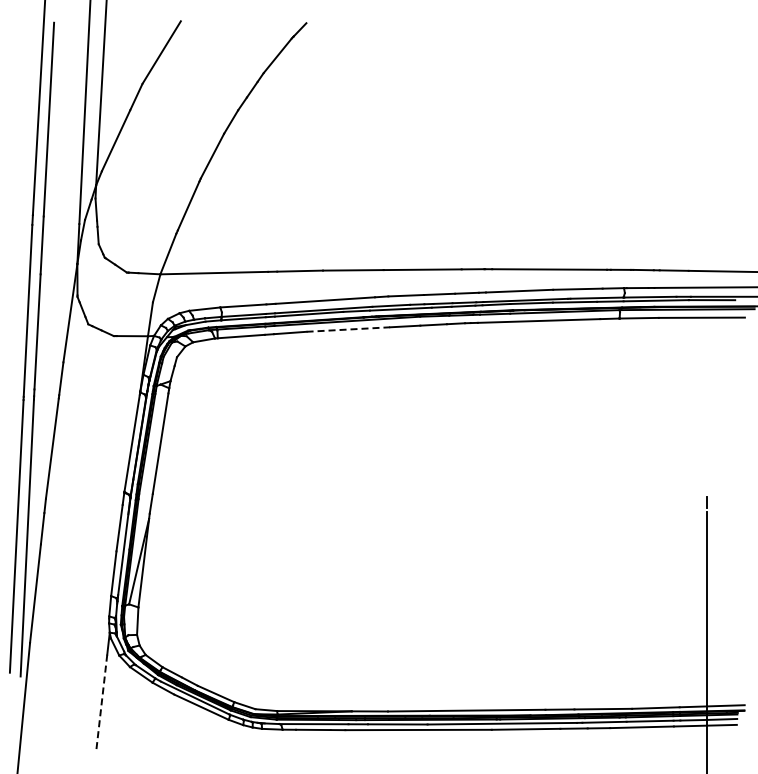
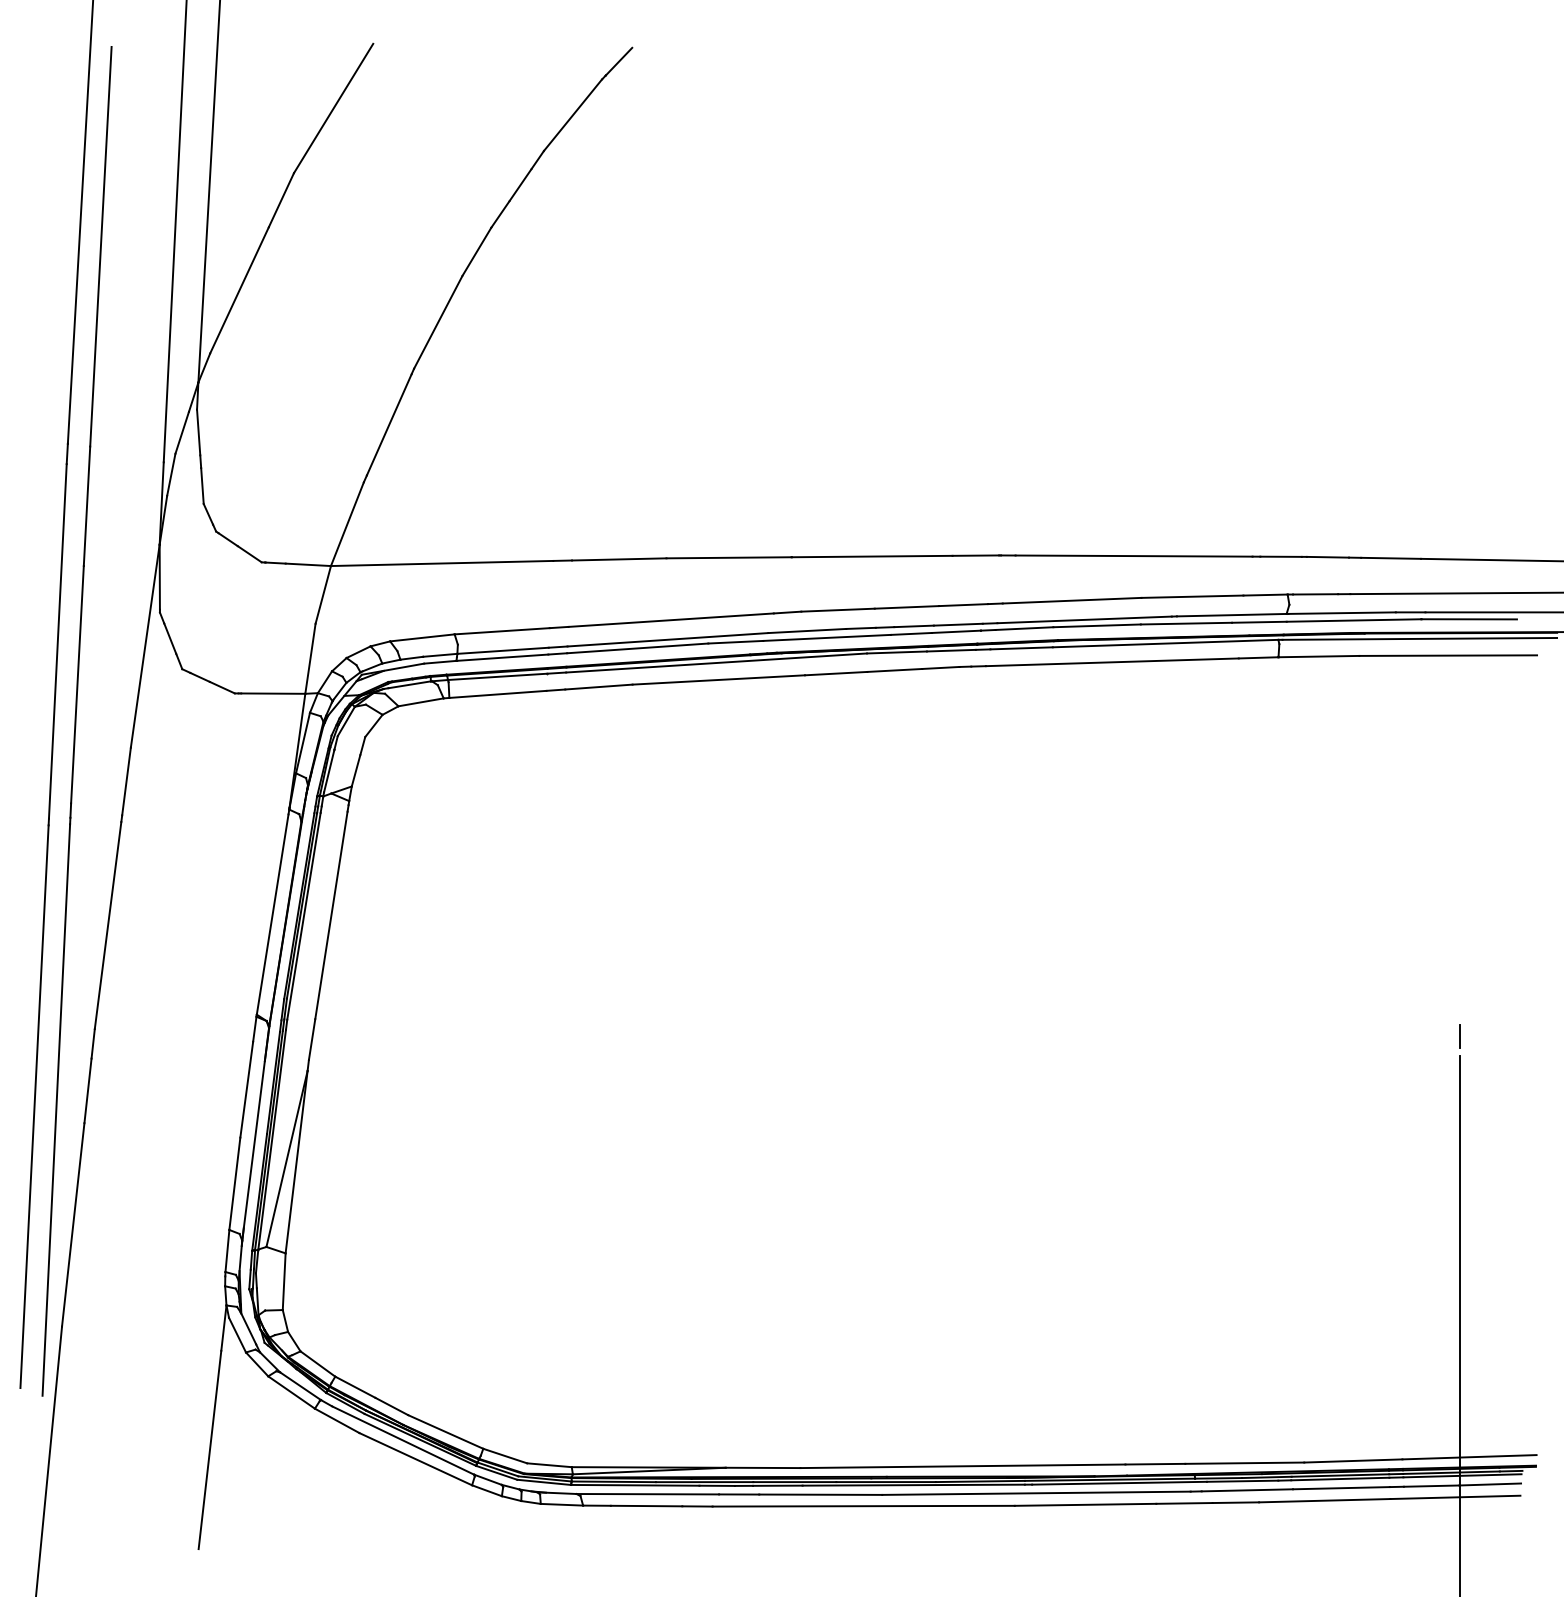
line: (348, 329) -> (719, 679), dashed -> solid
line: (101, 703) -> (209, 1451), dashed -> solid

